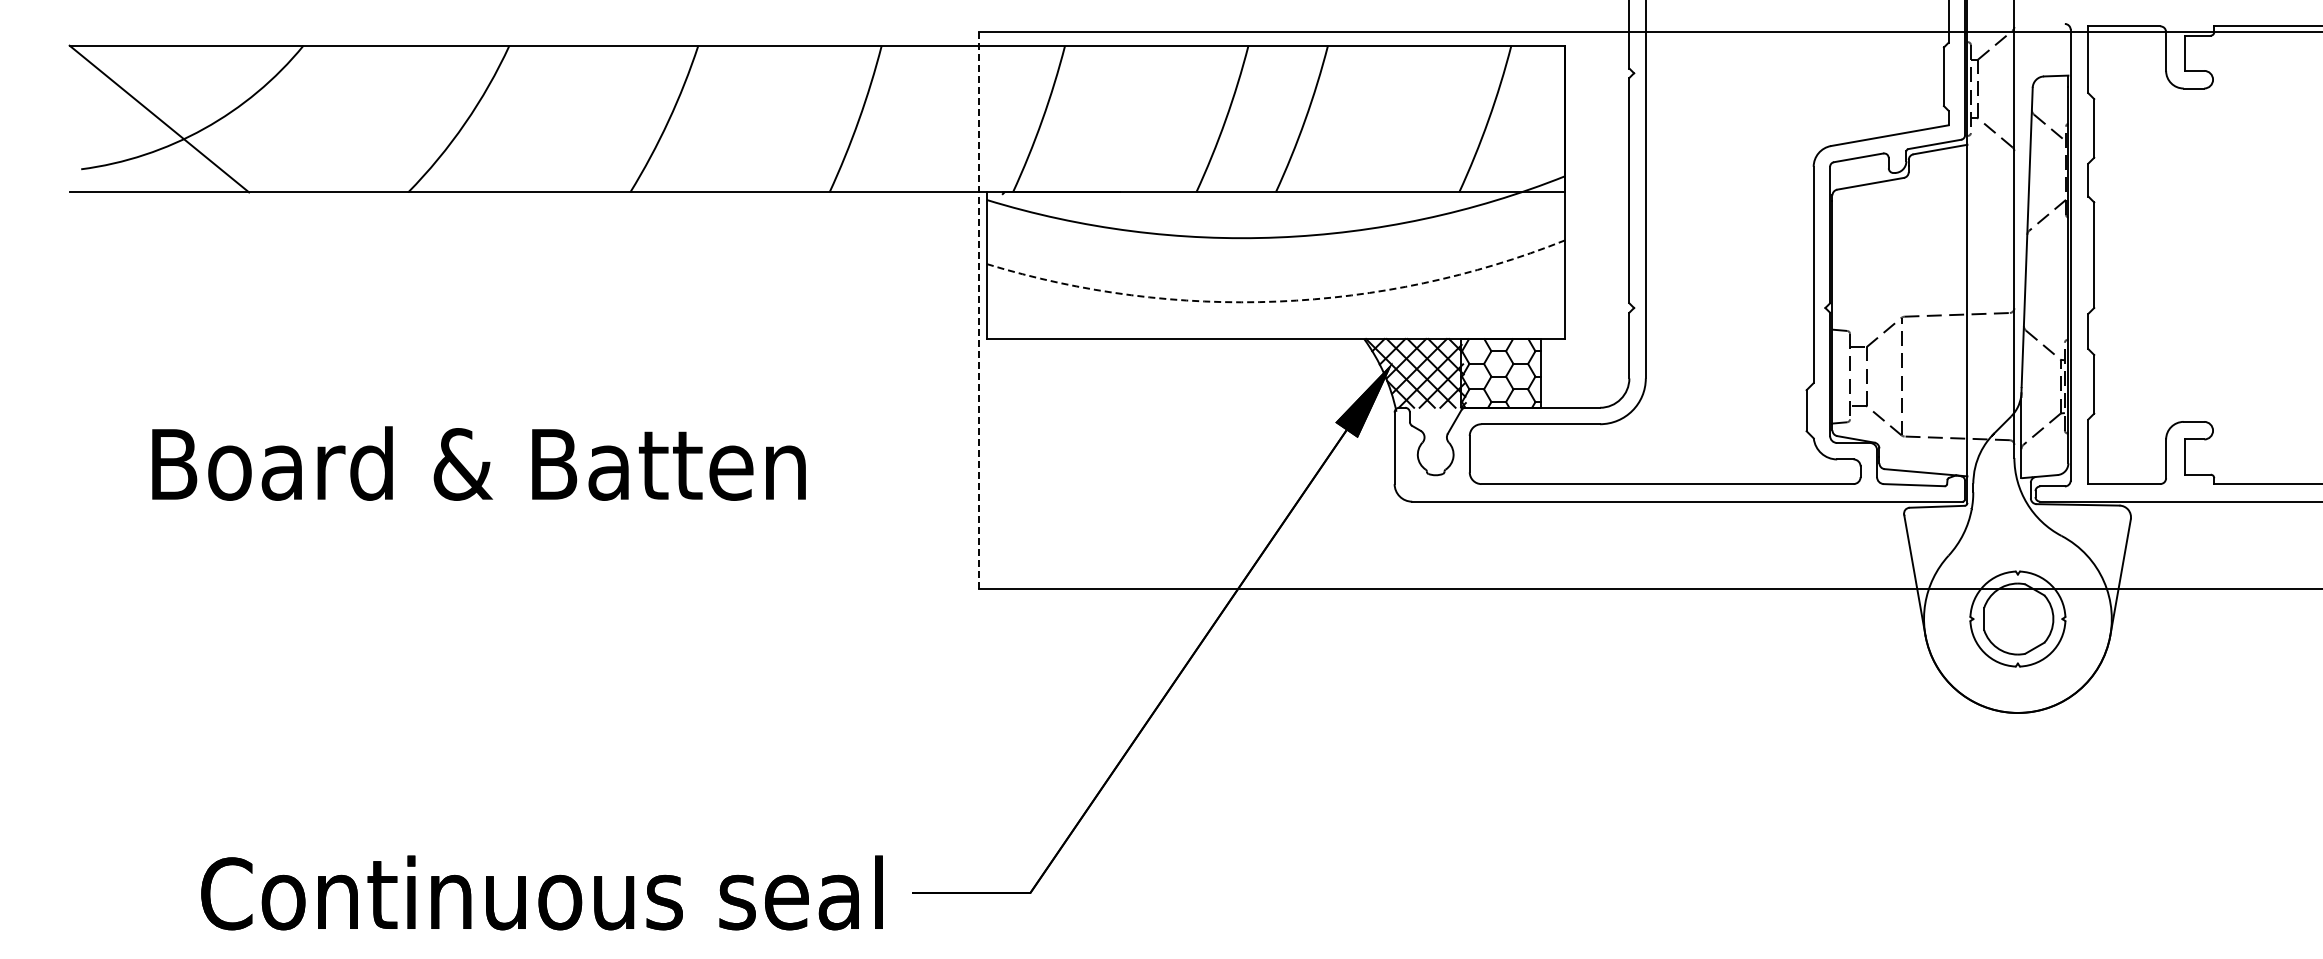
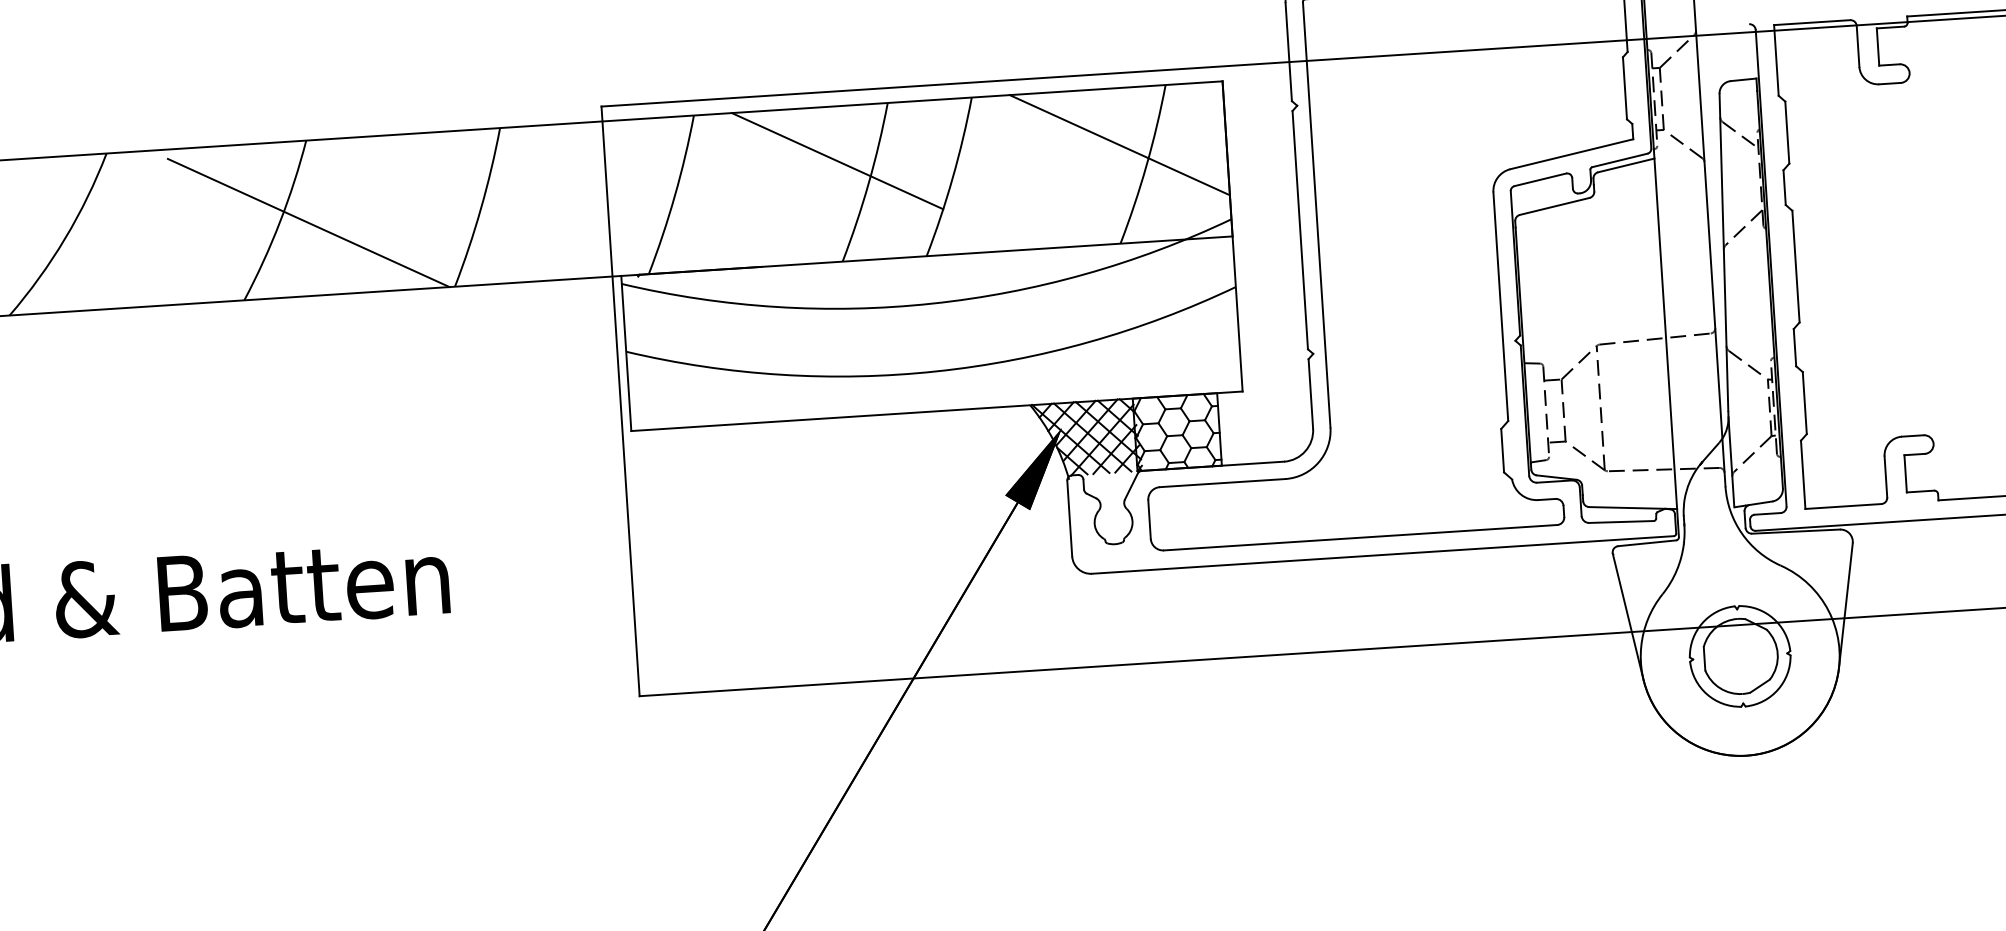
line: (1197, 97) -> (837, 161), added
line: (1464, 99) -> (1119, 145), added
line: (695, 123) -> (308, 223), added
arc: (1278, 301) -> (936, 371), dashed -> solid
line: (978, 310) -> (620, 401), dashed -> solid

